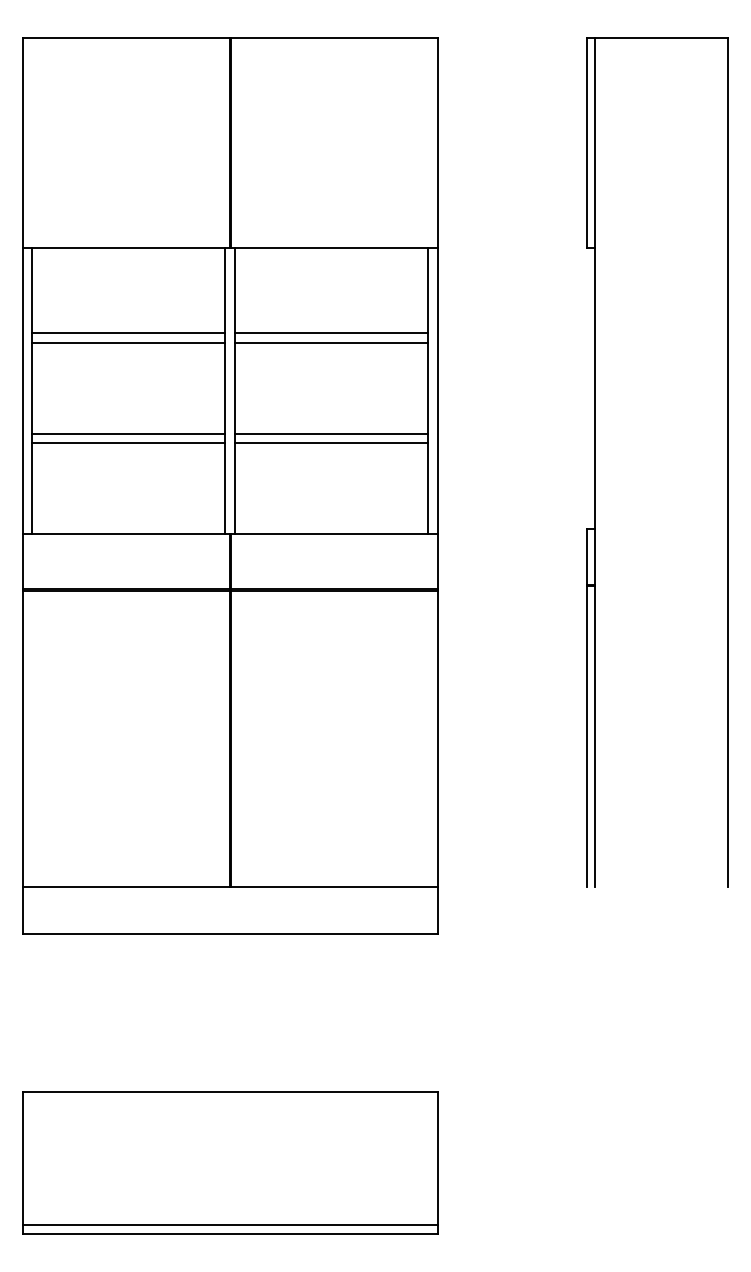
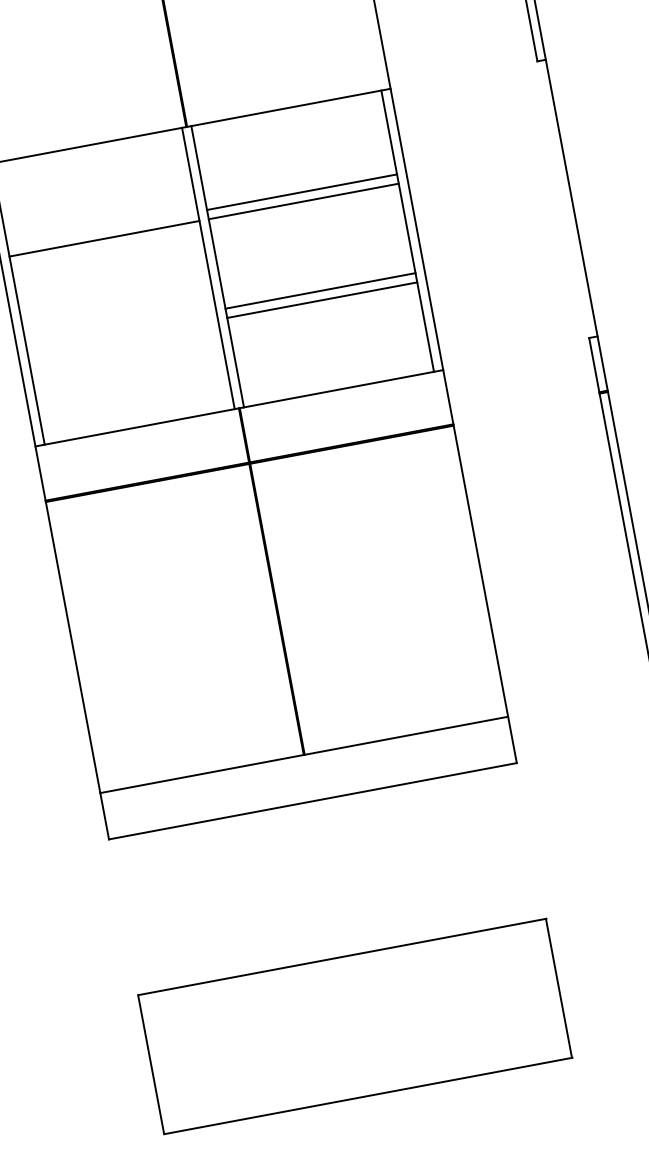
line: (128, 333) -> (102, 229), removed
line: (128, 433) -> (120, 328), removed
line: (128, 443) -> (122, 337), removed
line: (230, 1225) -> (366, 1087), removed

